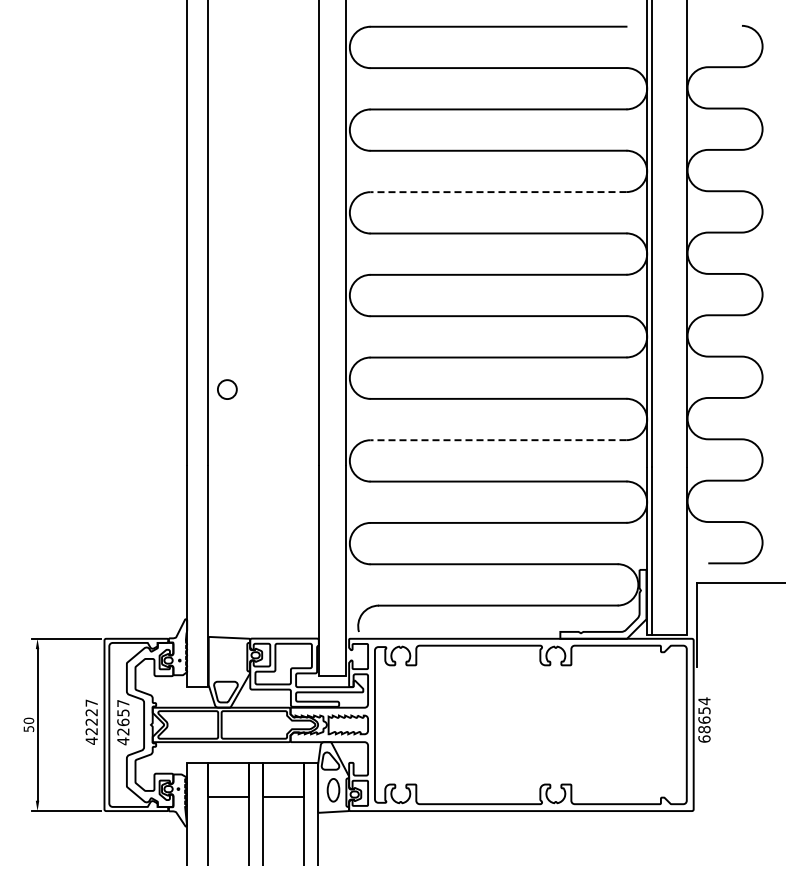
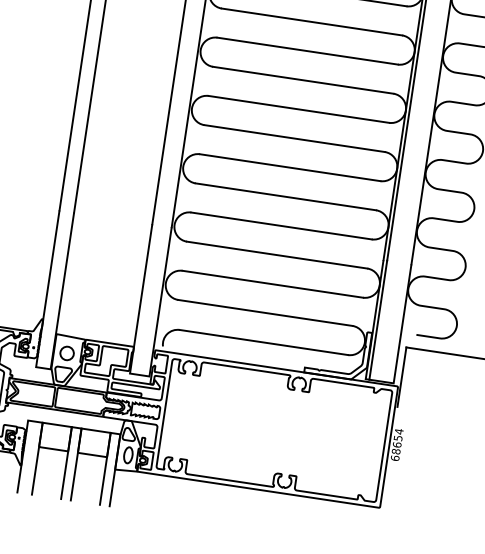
line: (498, 192) -> (307, 51), dashed -> solid
circle: (227, 389) -> (67, 353), moved
line: (498, 440) -> (281, 226), dashed -> solid

